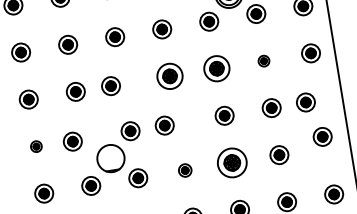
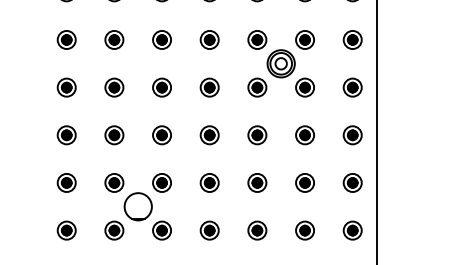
part: (263, 61) -> (304, 135), size x1.67
part: (217, 68) -> (257, 135), size x0.71
part: (169, 76) -> (209, 135), size x0.71
part: (110, 86) -> (161, 135), moved
part: (305, 102) -> (352, 182), moved
part: (164, 125) -> (209, 182), moved
part: (322, 136) -> (352, 230), moved
part: (72, 141) -> (114, 182), moved
part: (36, 146) -> (66, 182), size x1.67
part: (232, 162) -> (257, 230), size x0.62
part: (185, 170) -> (209, 230), size x1.43

